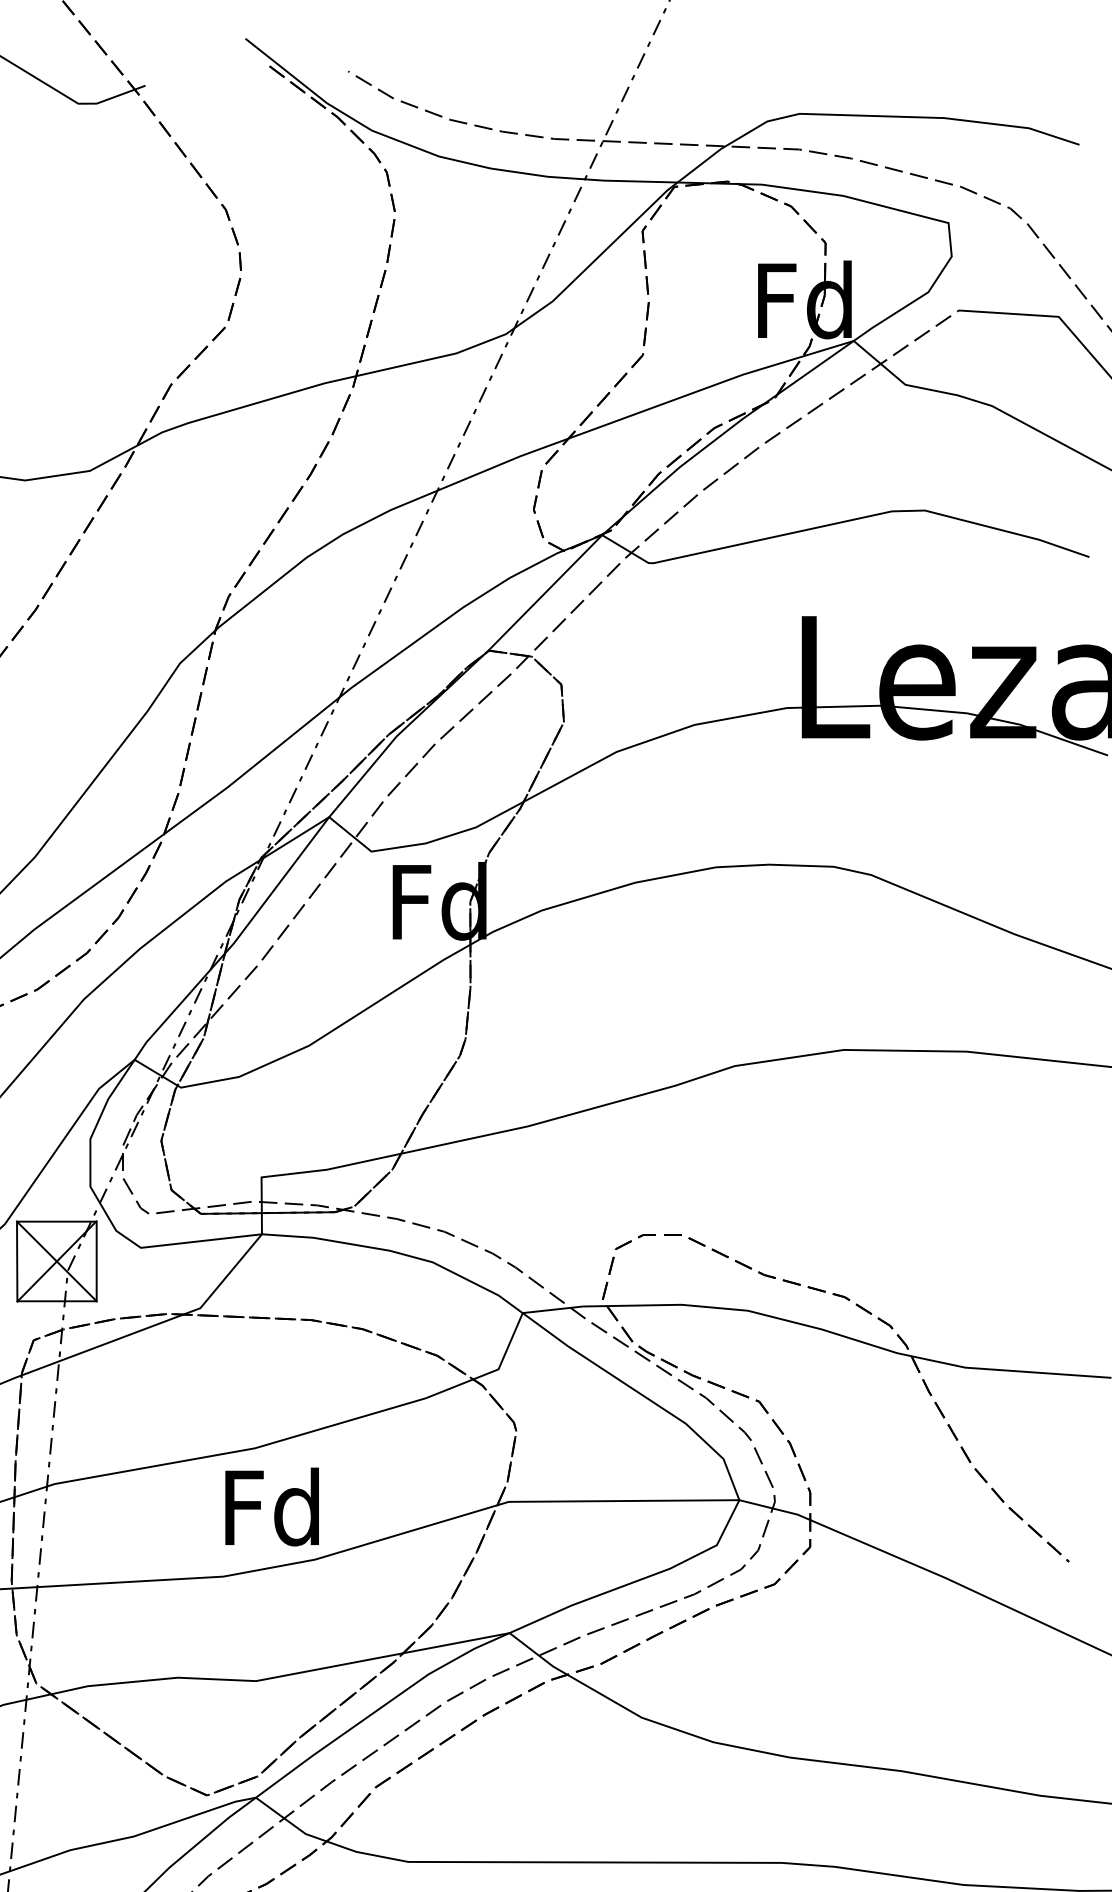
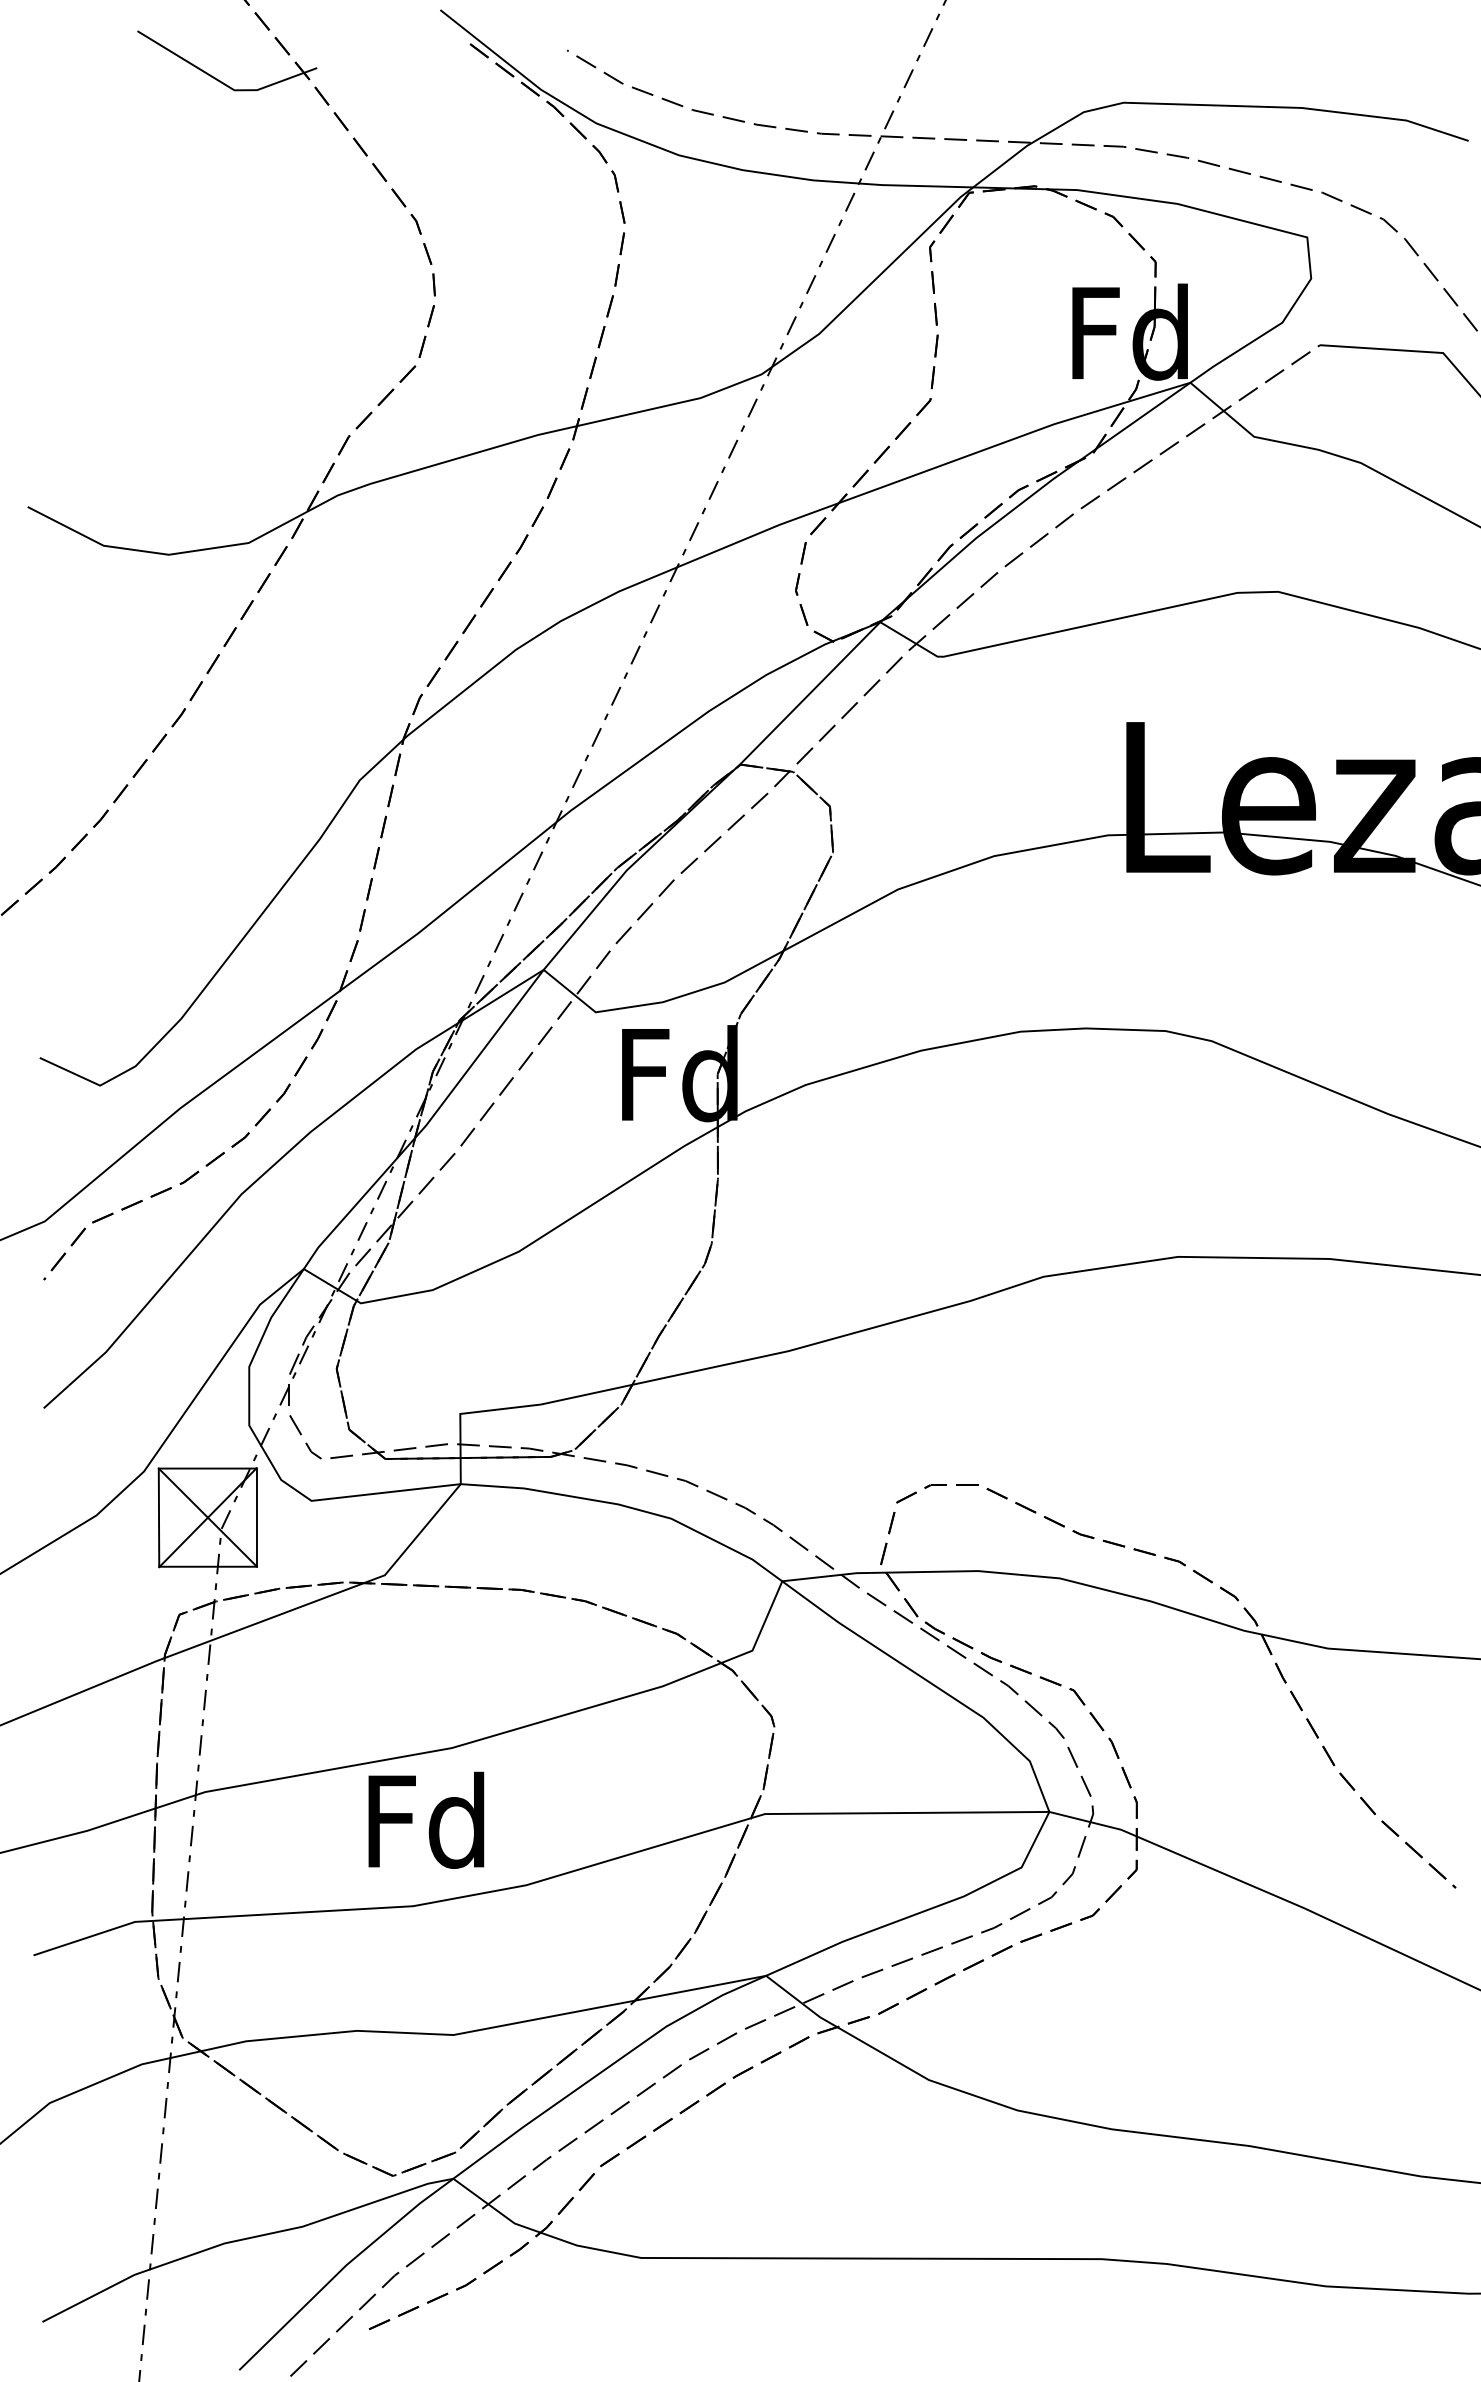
text: (272, 1506) -> (426, 1819), moved

